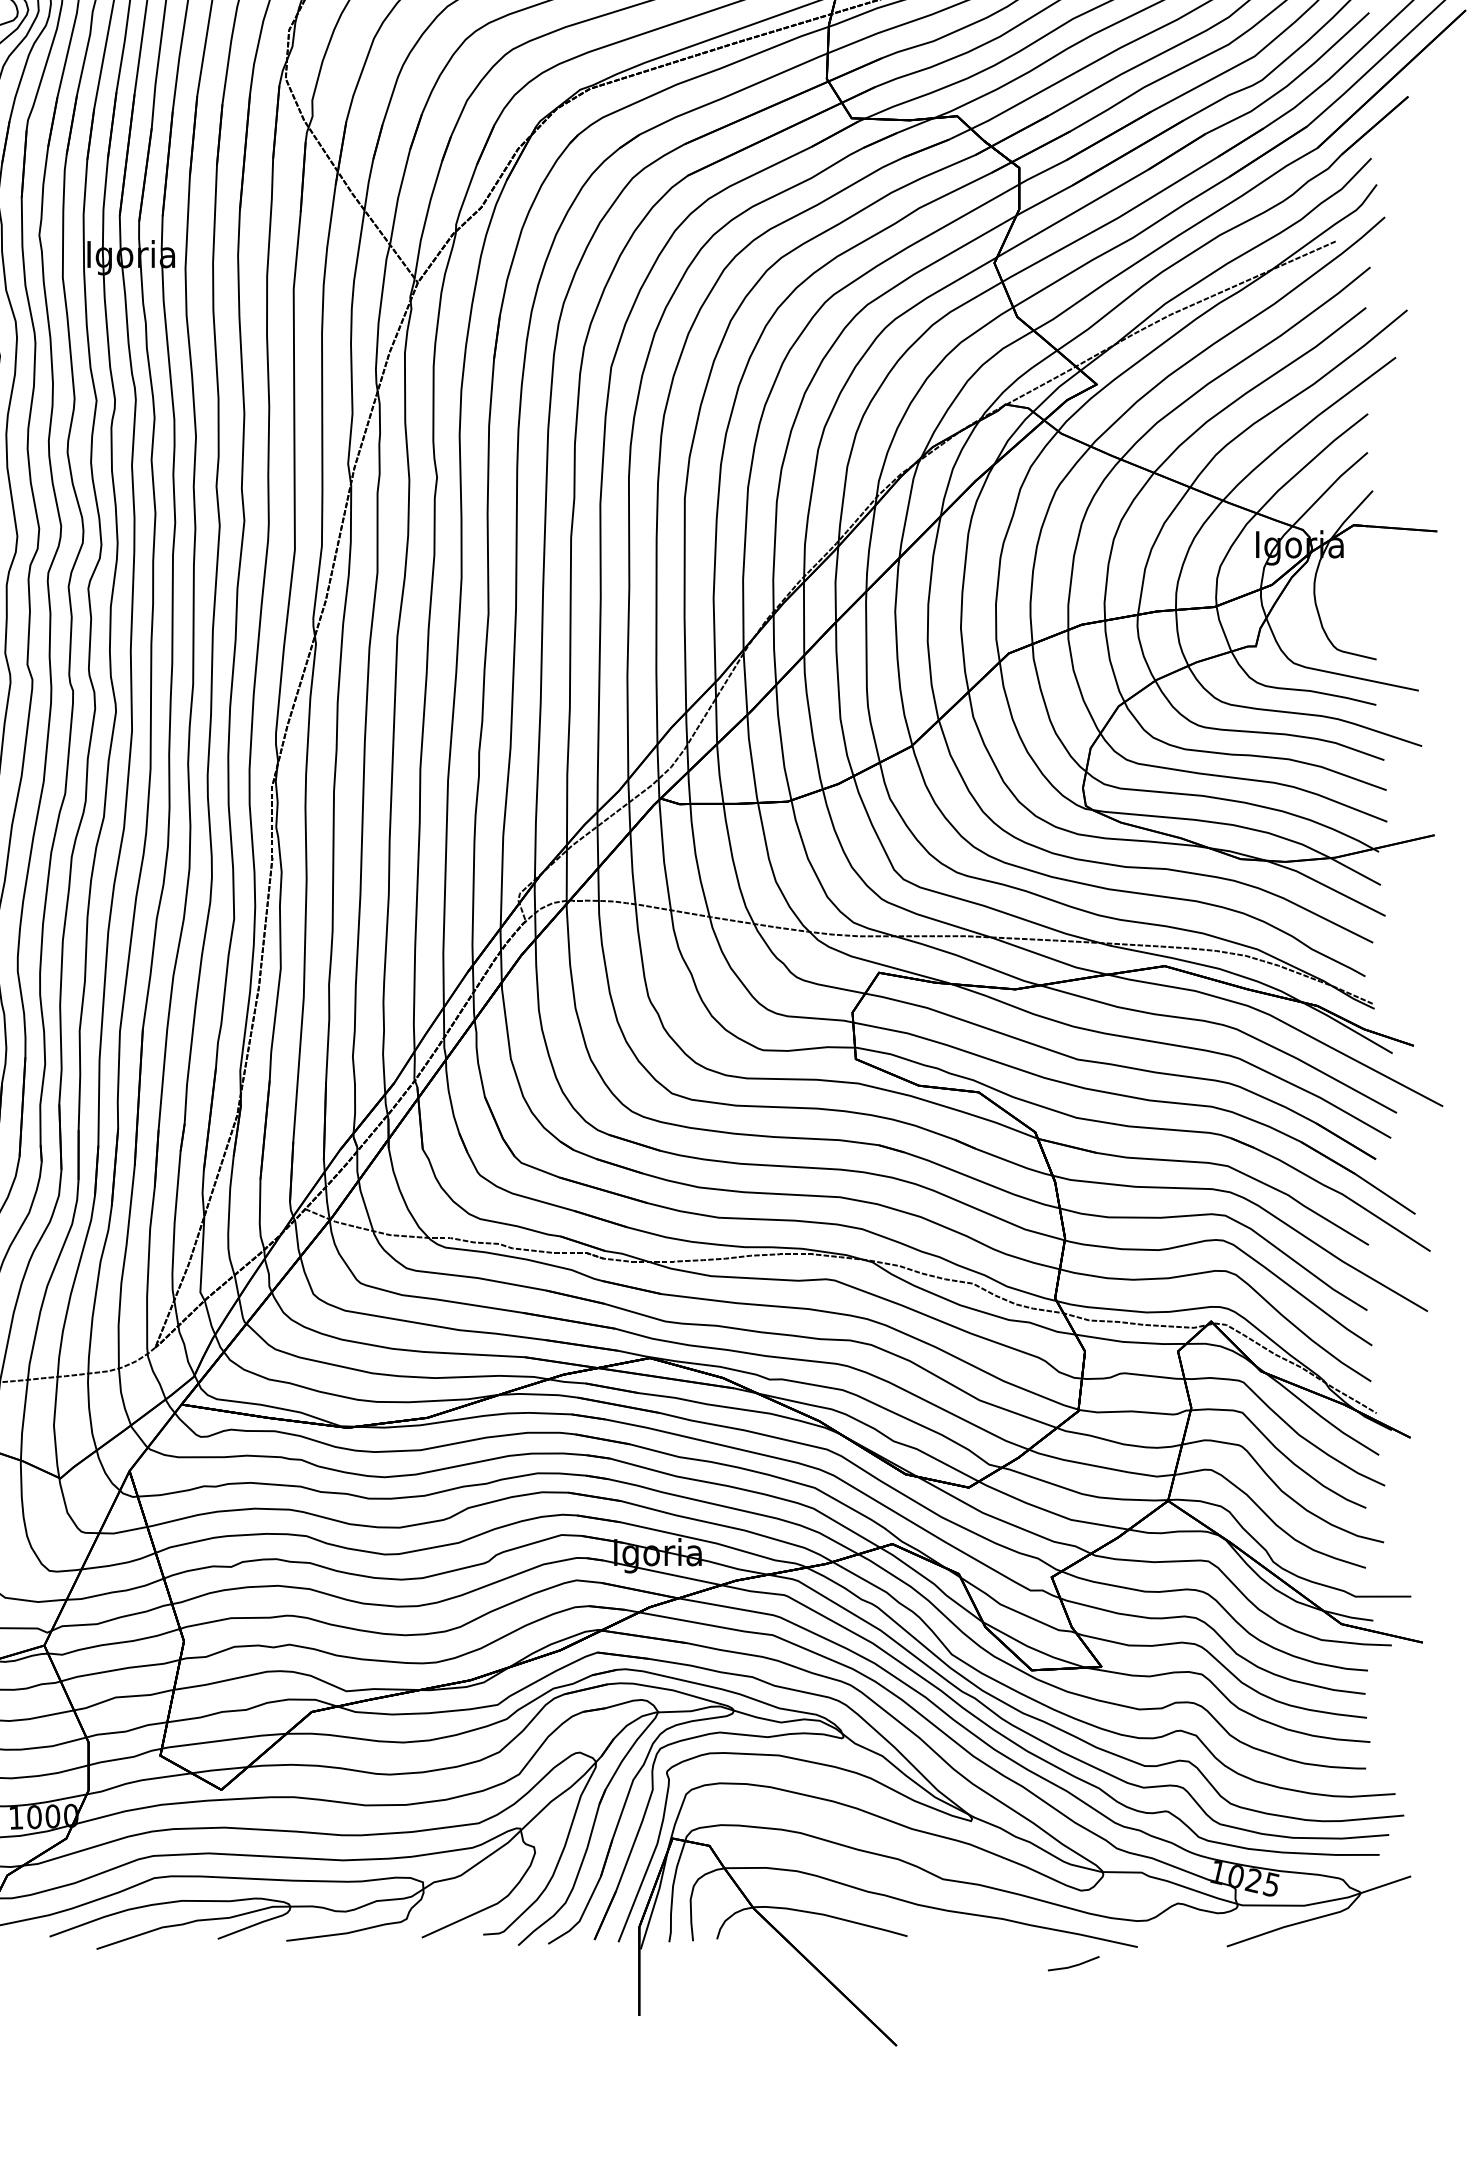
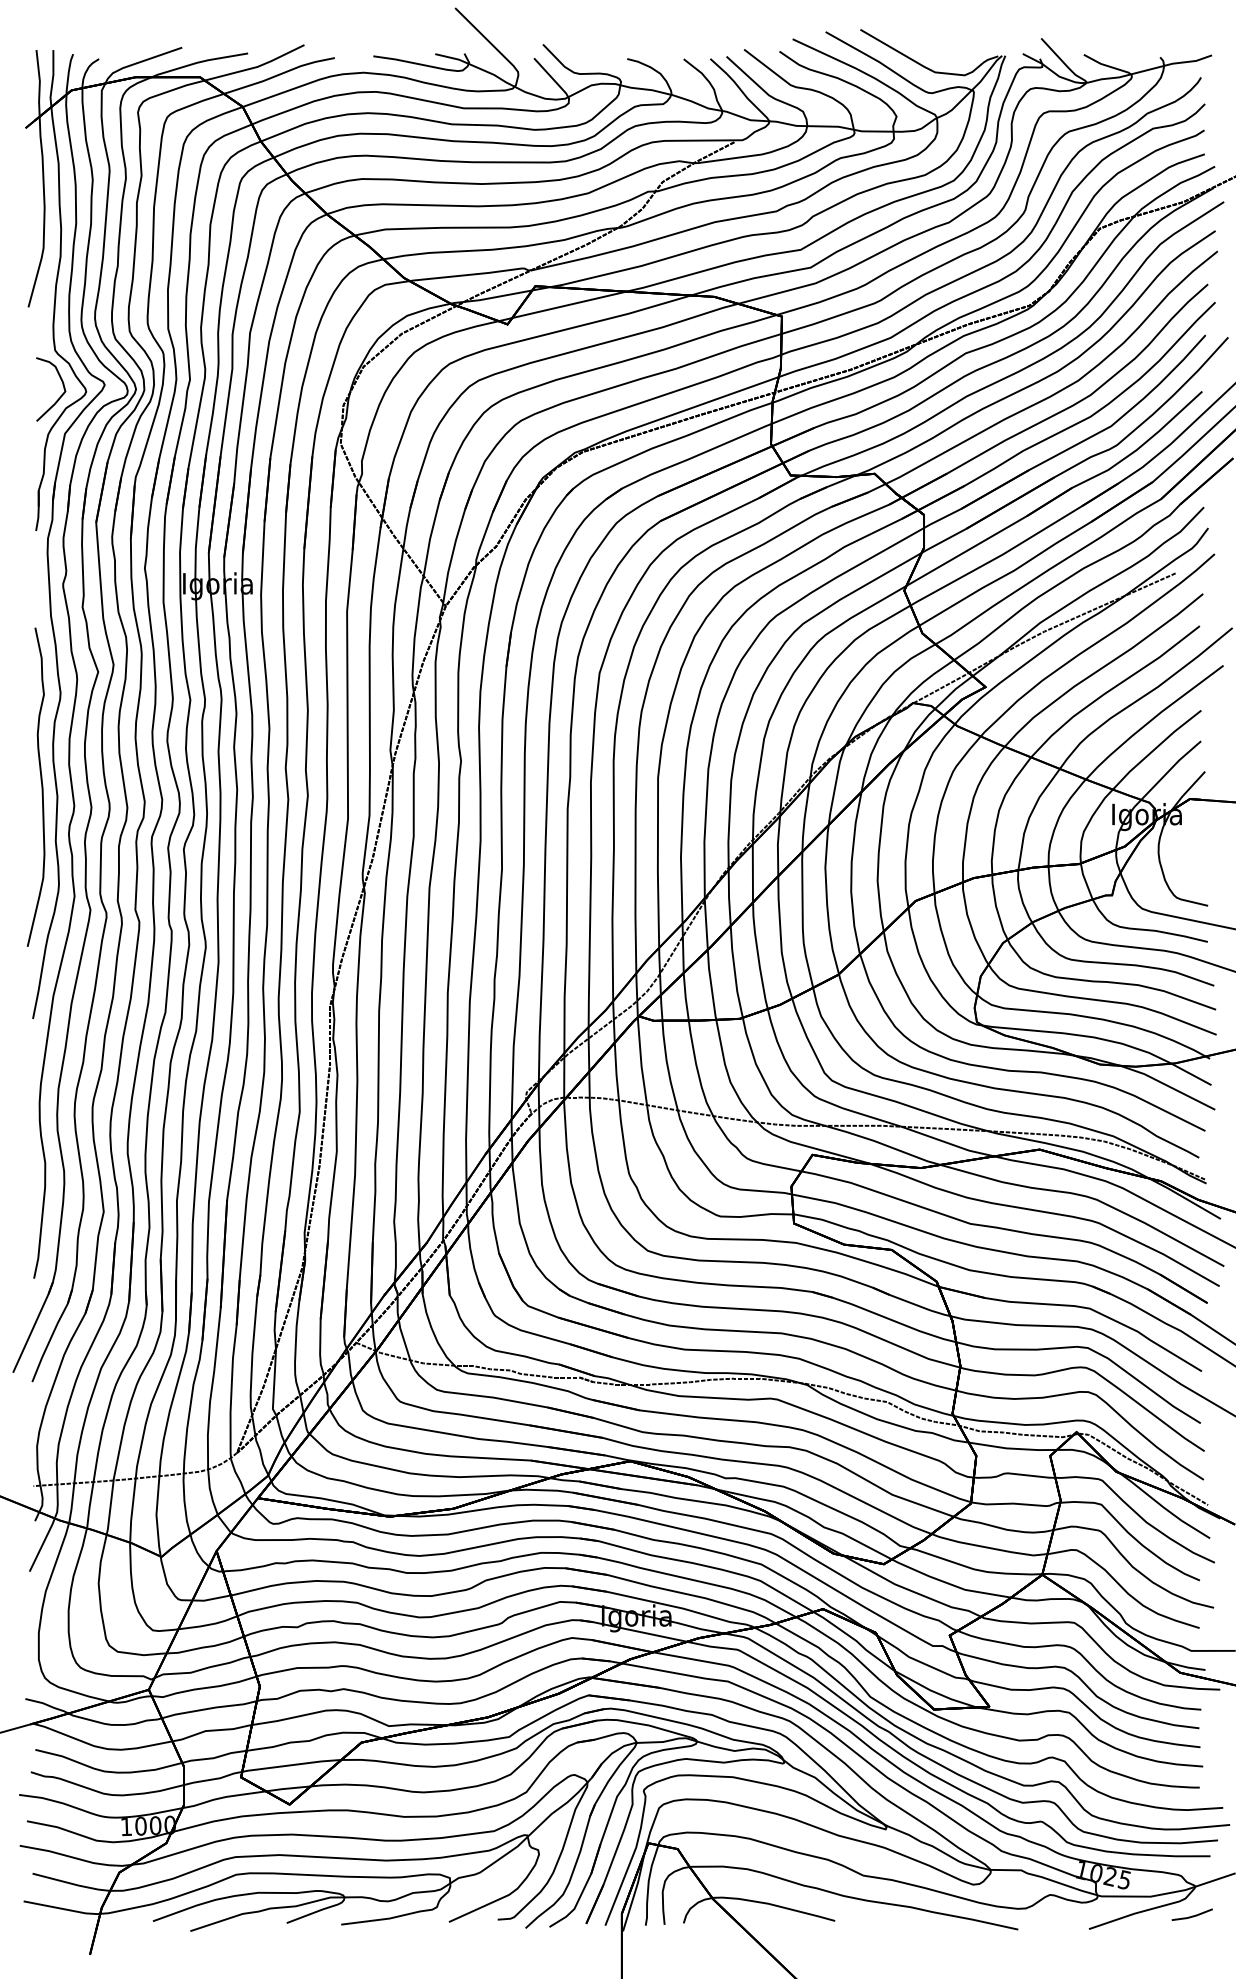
line: (1073, 1964) -> (1192, 1915), moved

